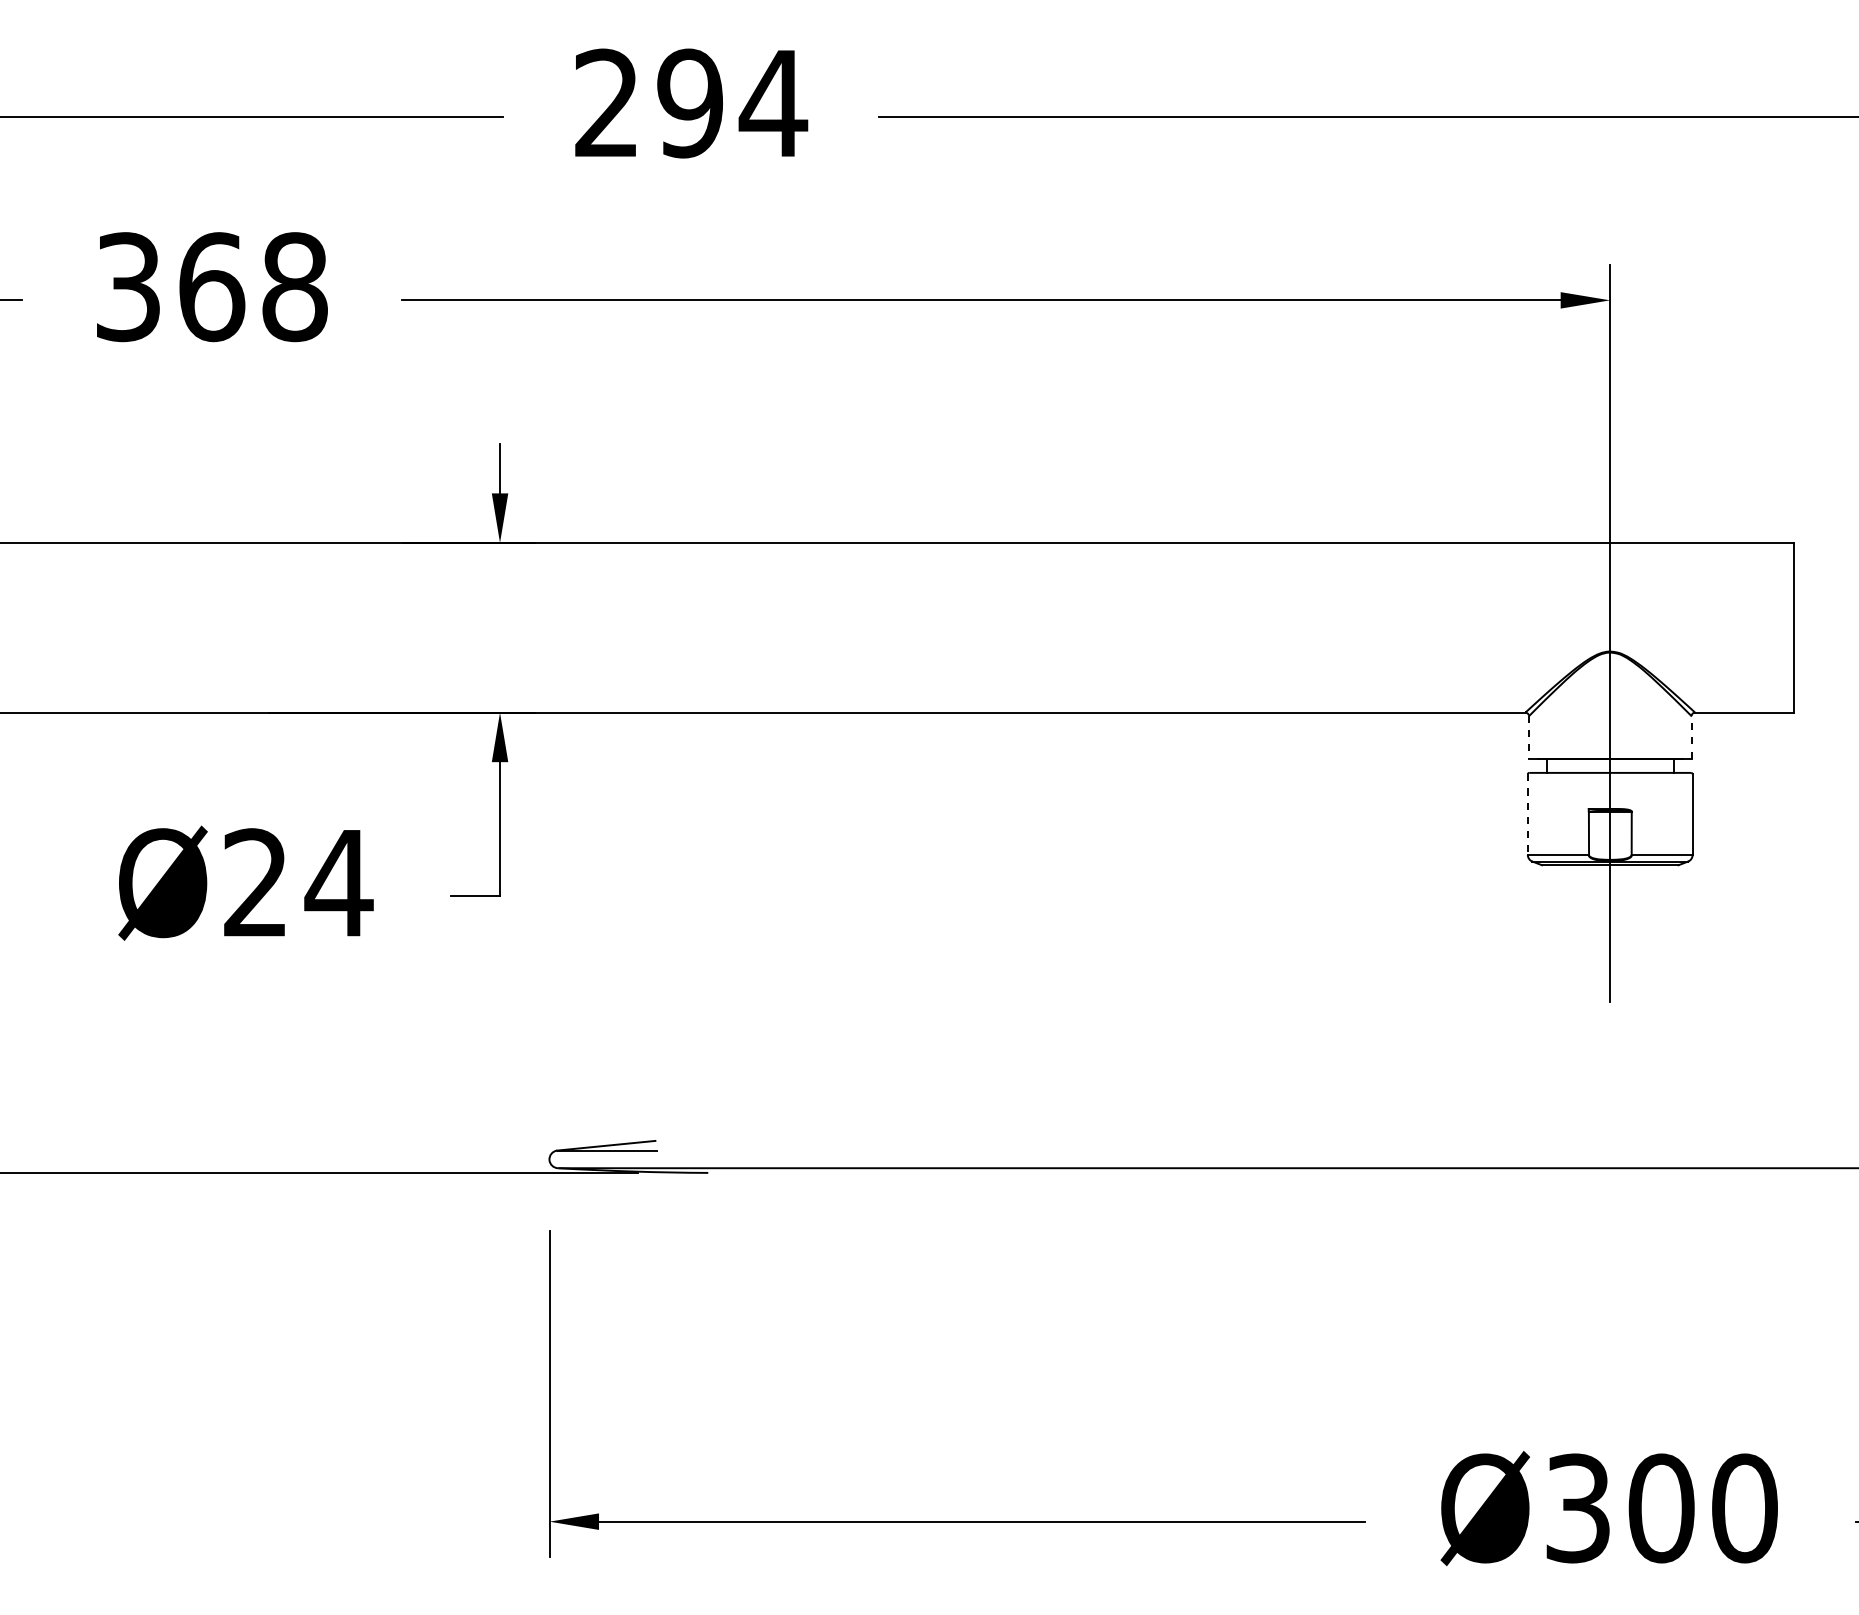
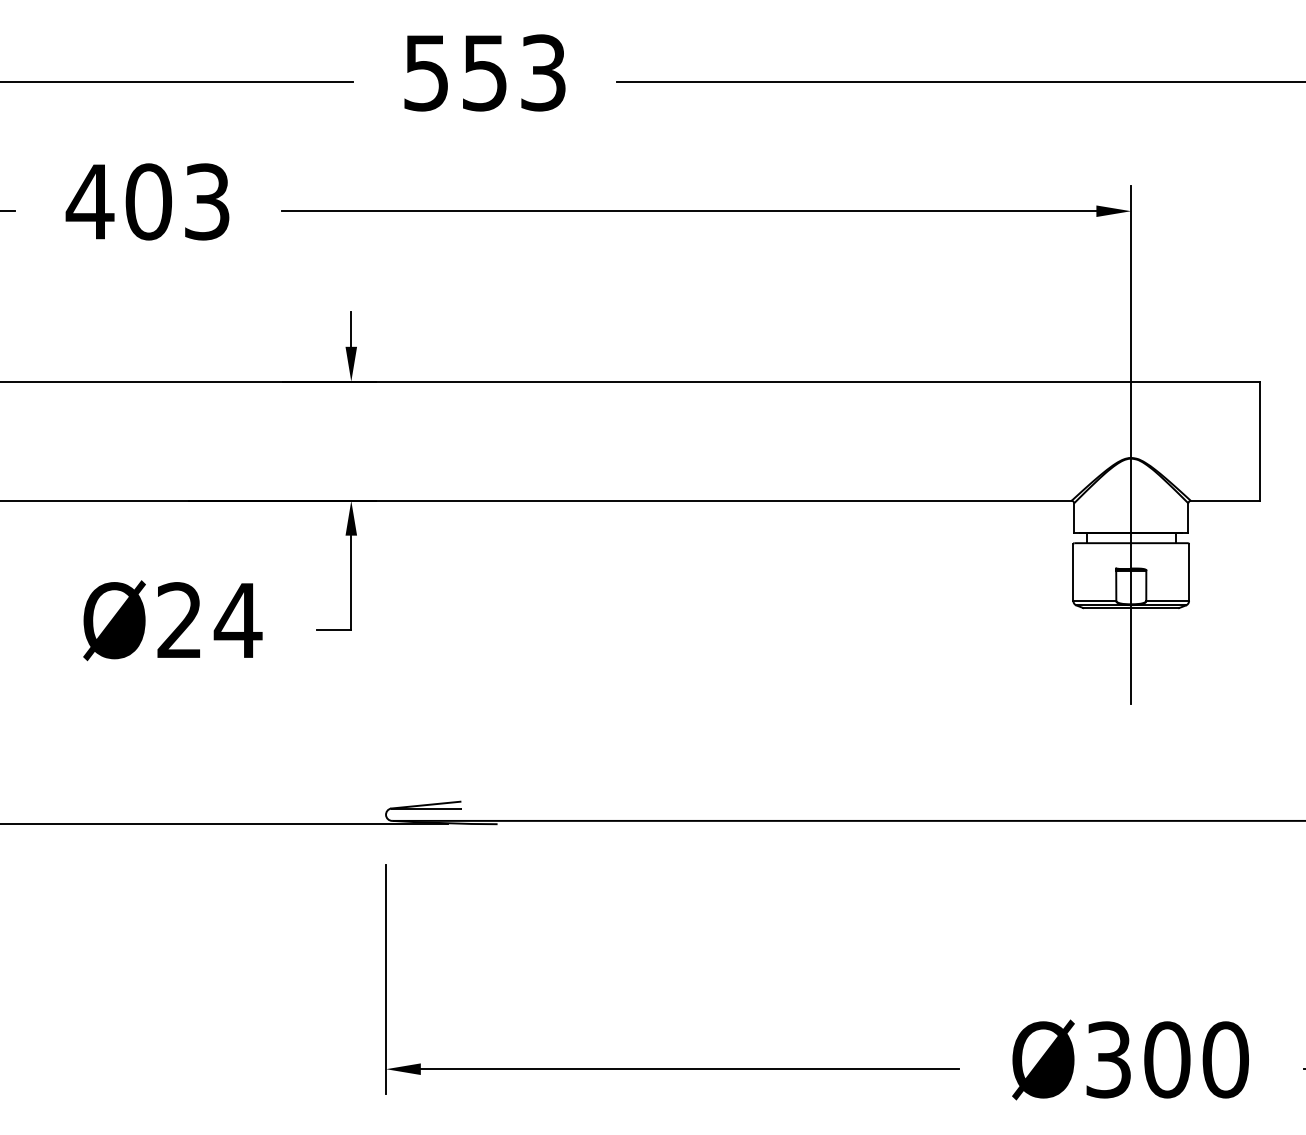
text: (691, 103) -> (485, 72), 294 -> 553
text: (210, 287) -> (147, 202), 368 -> 403
line: (1691, 736) -> (1188, 517), dashed -> solid
line: (1528, 737) -> (1073, 518), dashed -> solid
line: (1527, 815) -> (1073, 573), dashed -> solid

